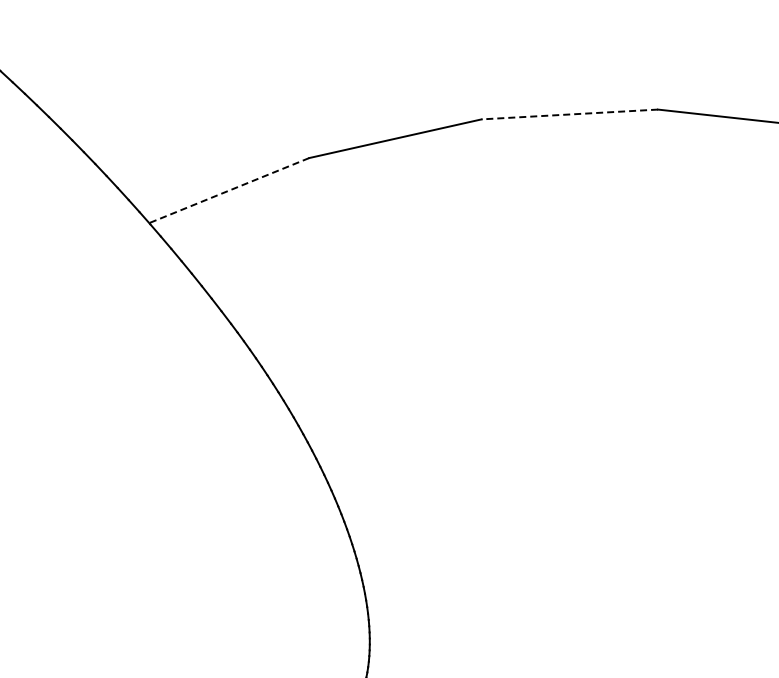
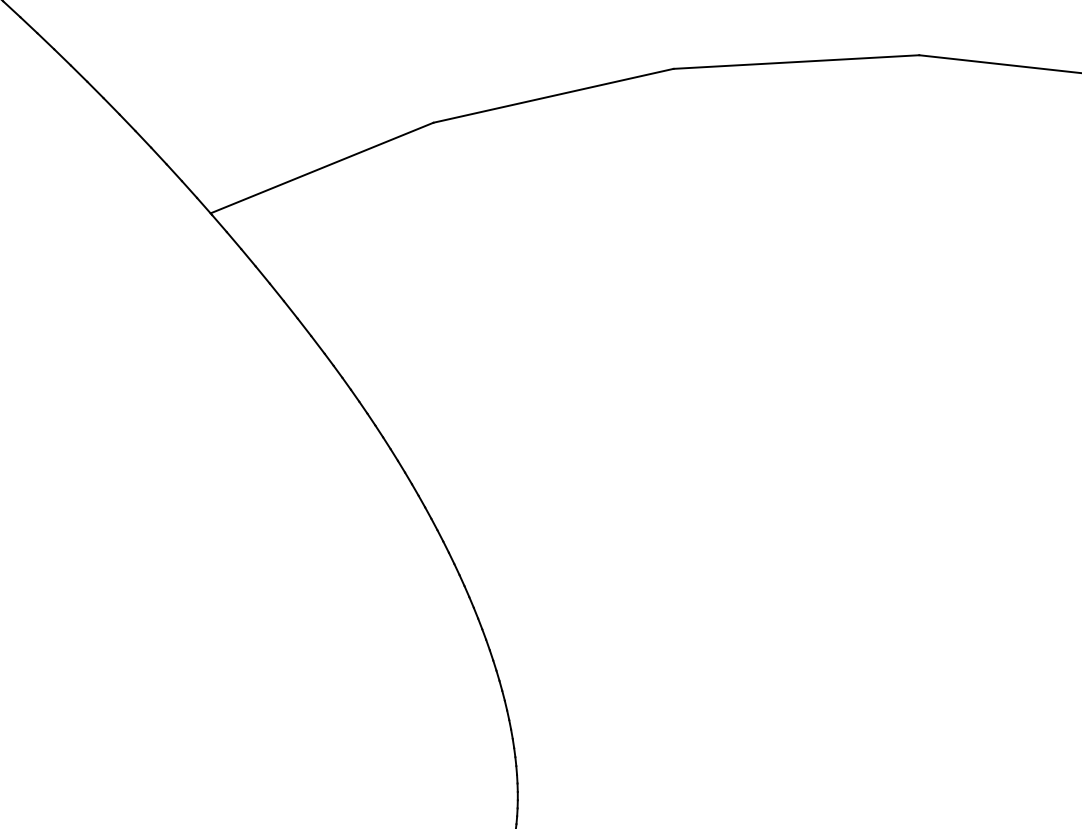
line: (569, 114) -> (795, 62), dashed -> solid
line: (228, 190) -> (320, 167), dashed -> solid

